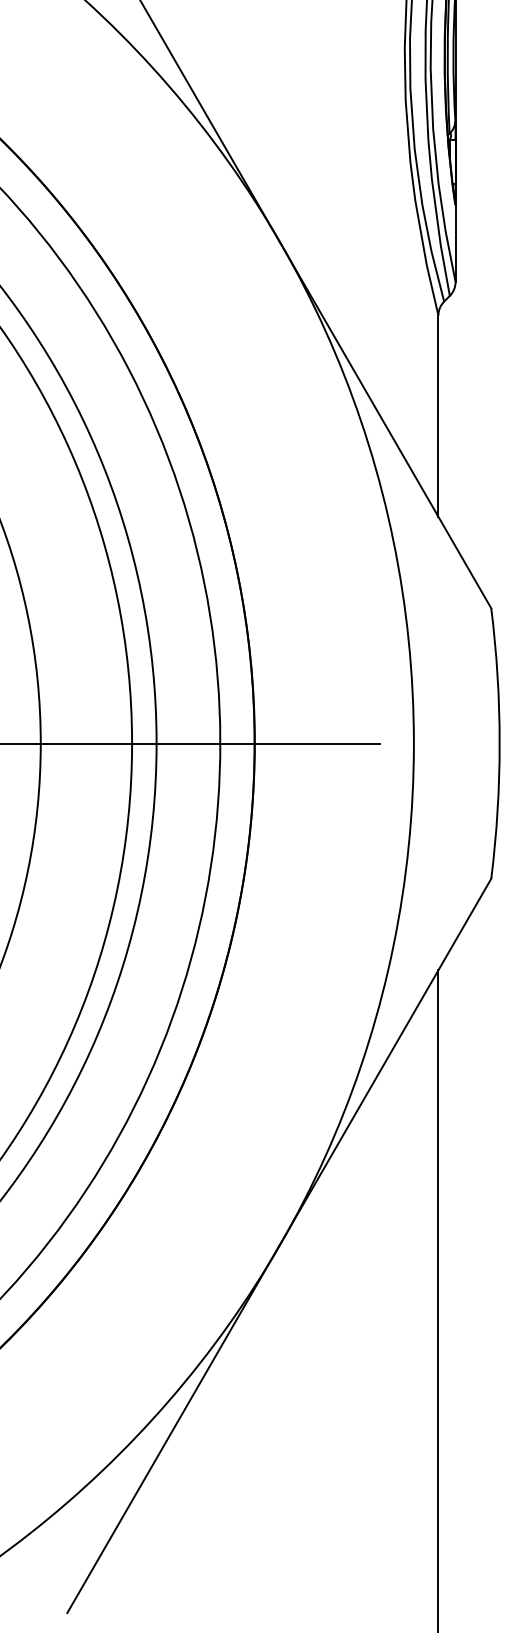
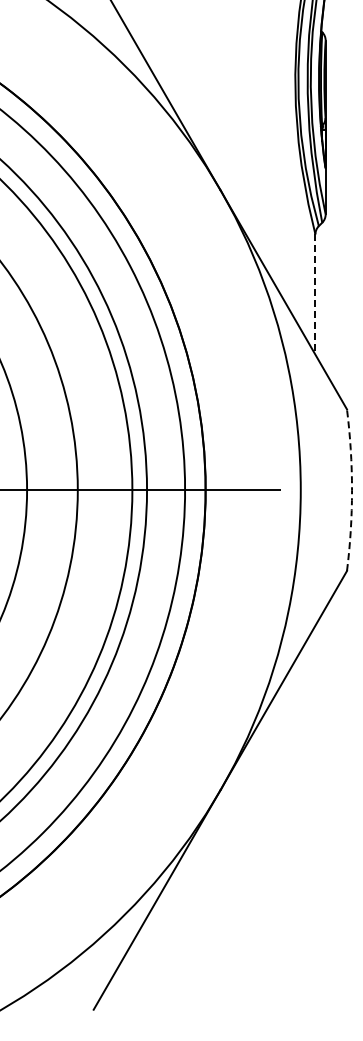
line: (438, 417) -> (315, 295), solid -> dashed
arc: (500, 744) -> (352, 490), solid -> dashed
line: (438, 1301) -> (315, 823), removed

